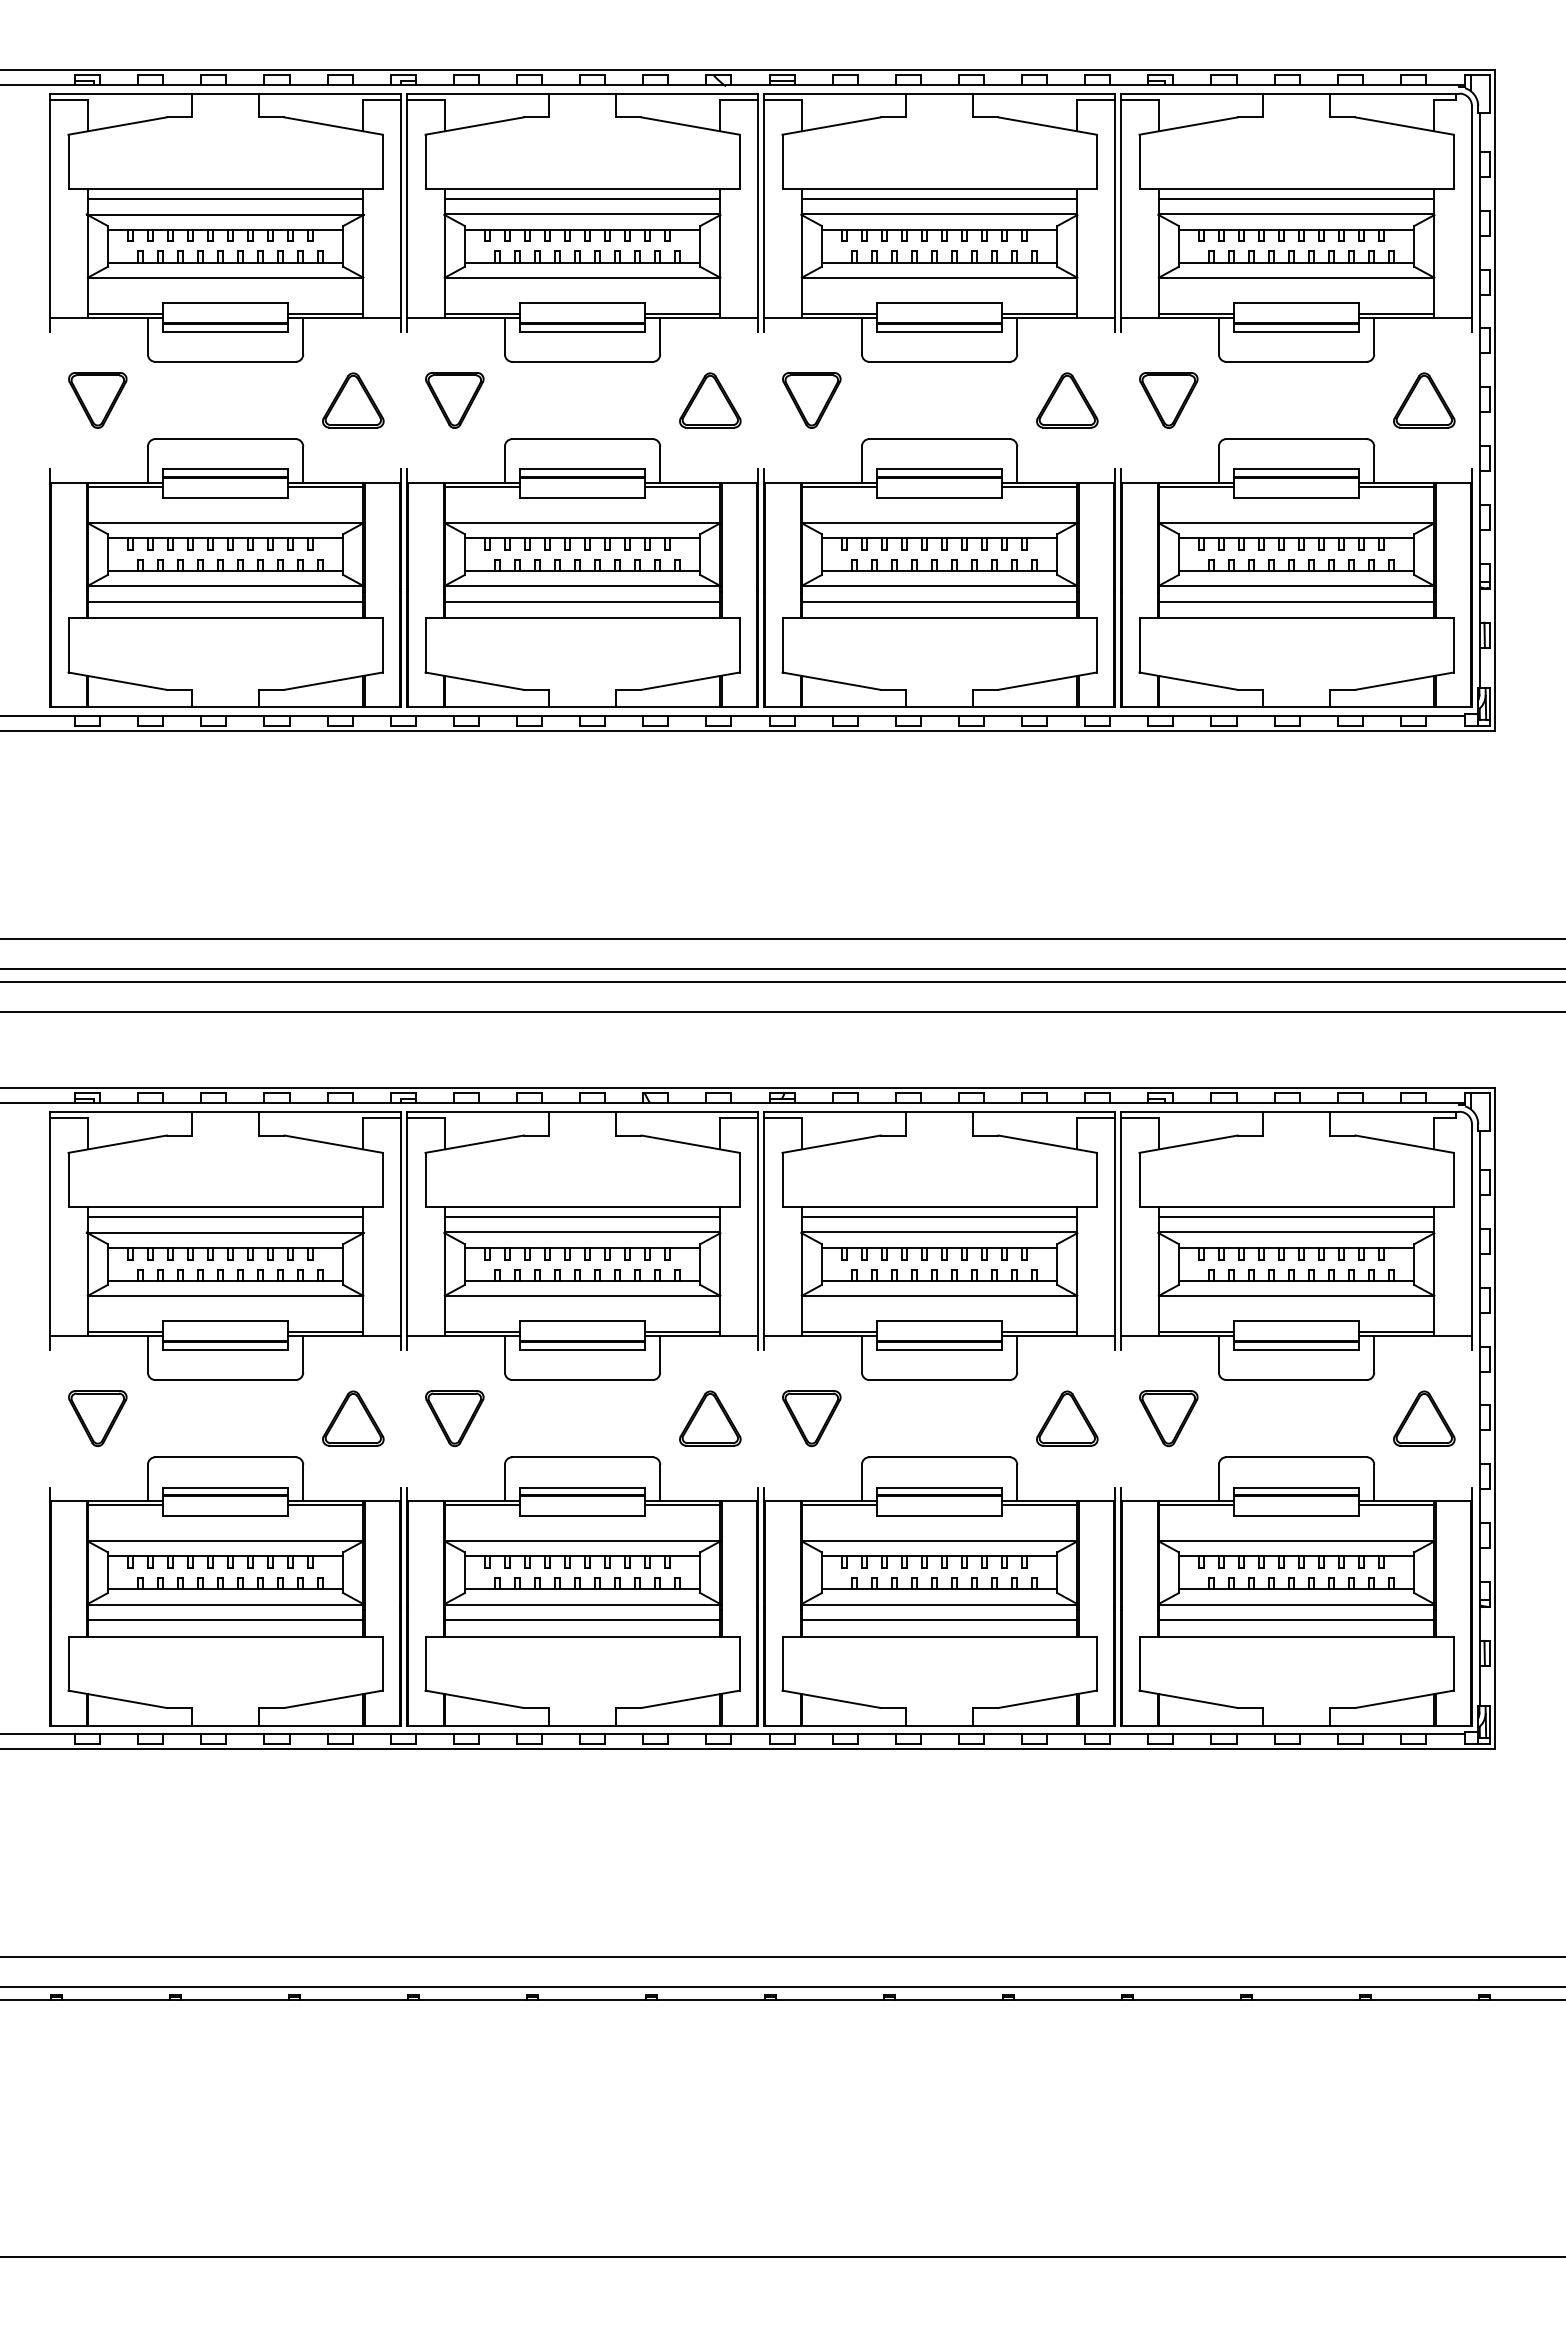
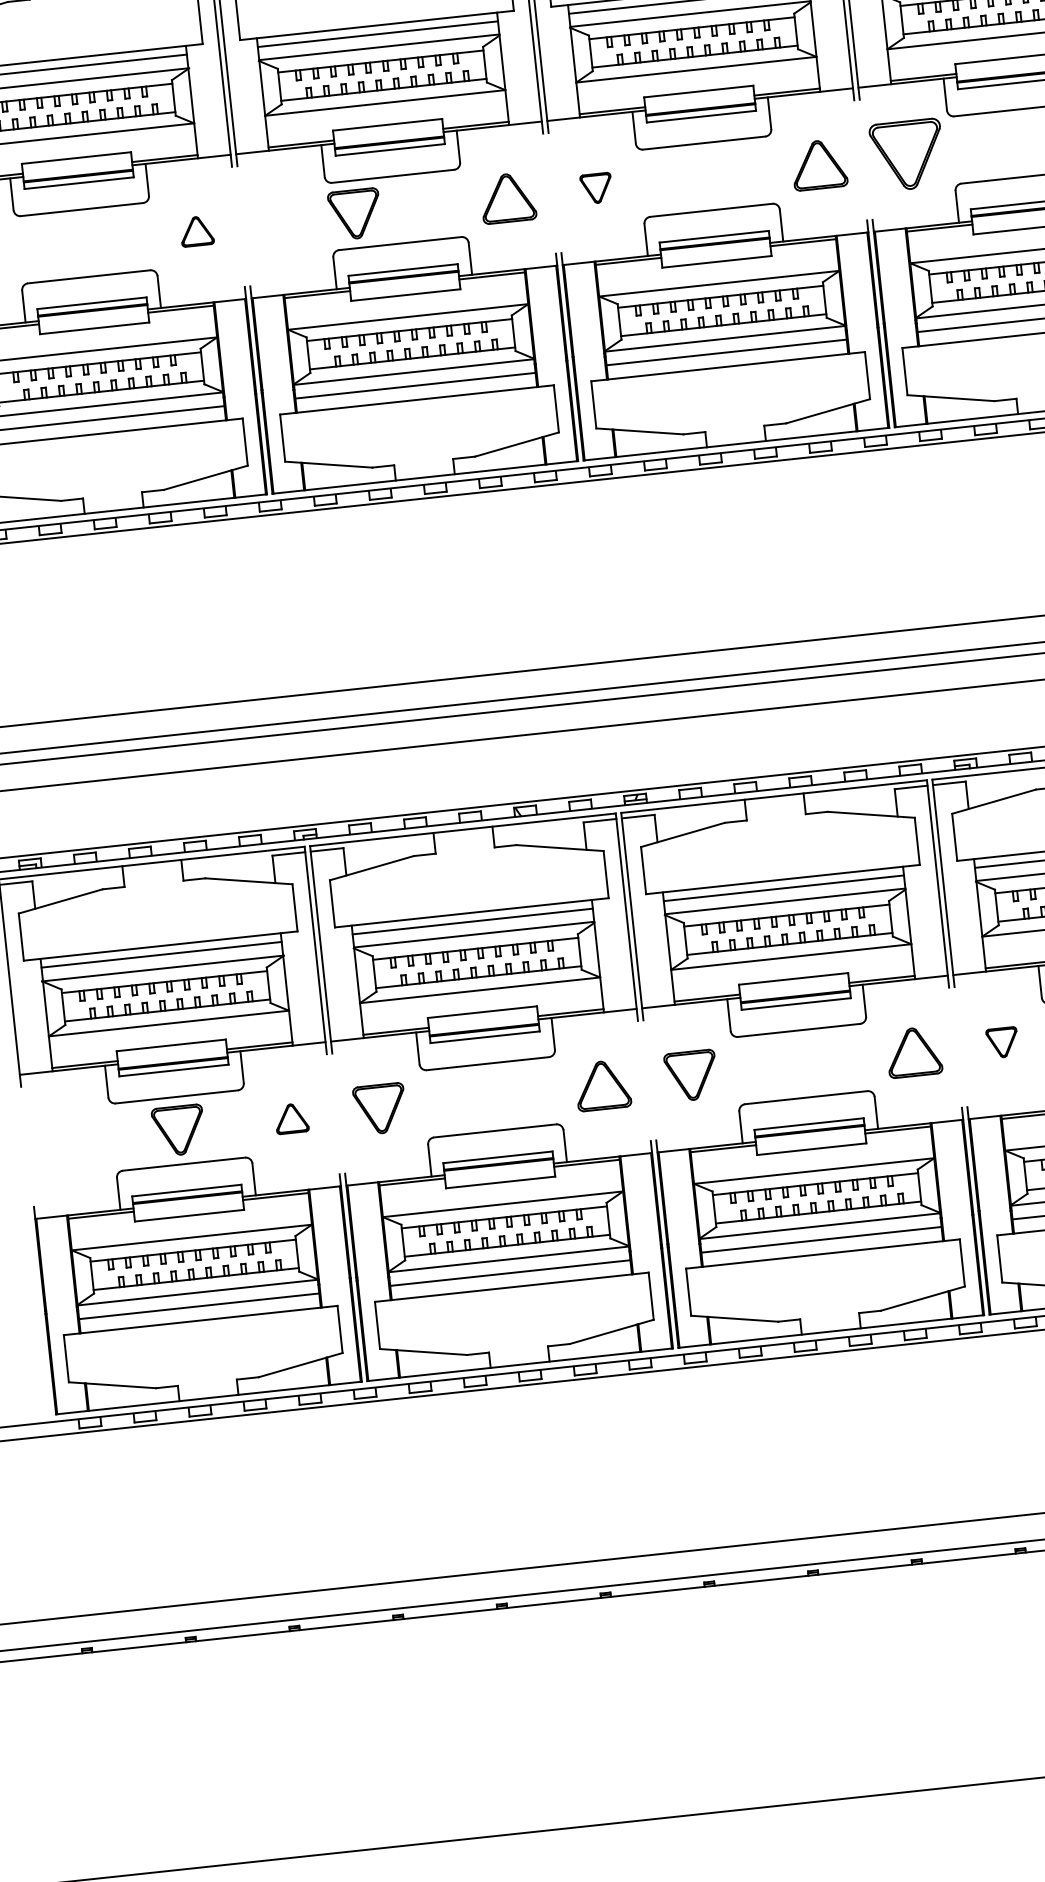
part: (353, 400) -> (197, 231), size x0.6
part: (454, 400) -> (354, 214), moved
part: (811, 400) -> (596, 188), size x0.6
part: (1168, 400) -> (907, 155), size x1.4
part: (97, 1418) -> (178, 1130), moved
part: (353, 1418) -> (291, 1118), size x0.6
part: (1168, 1418) -> (1002, 1042), size x0.6

